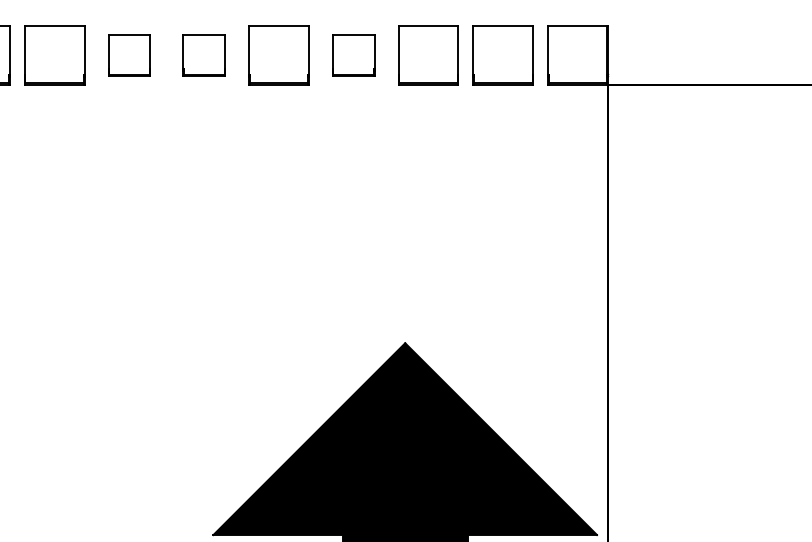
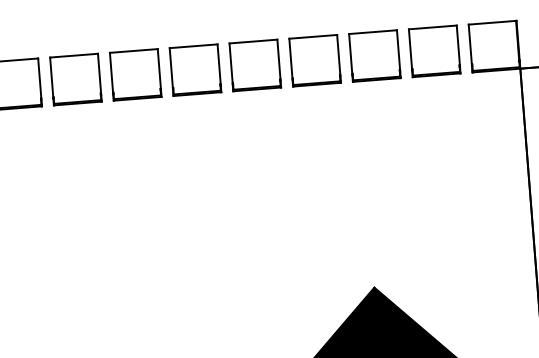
part: (129, 55) -> (135, 74), size x1.43
part: (203, 55) -> (194, 70), size x1.43
part: (353, 55) -> (314, 60), size x1.43

